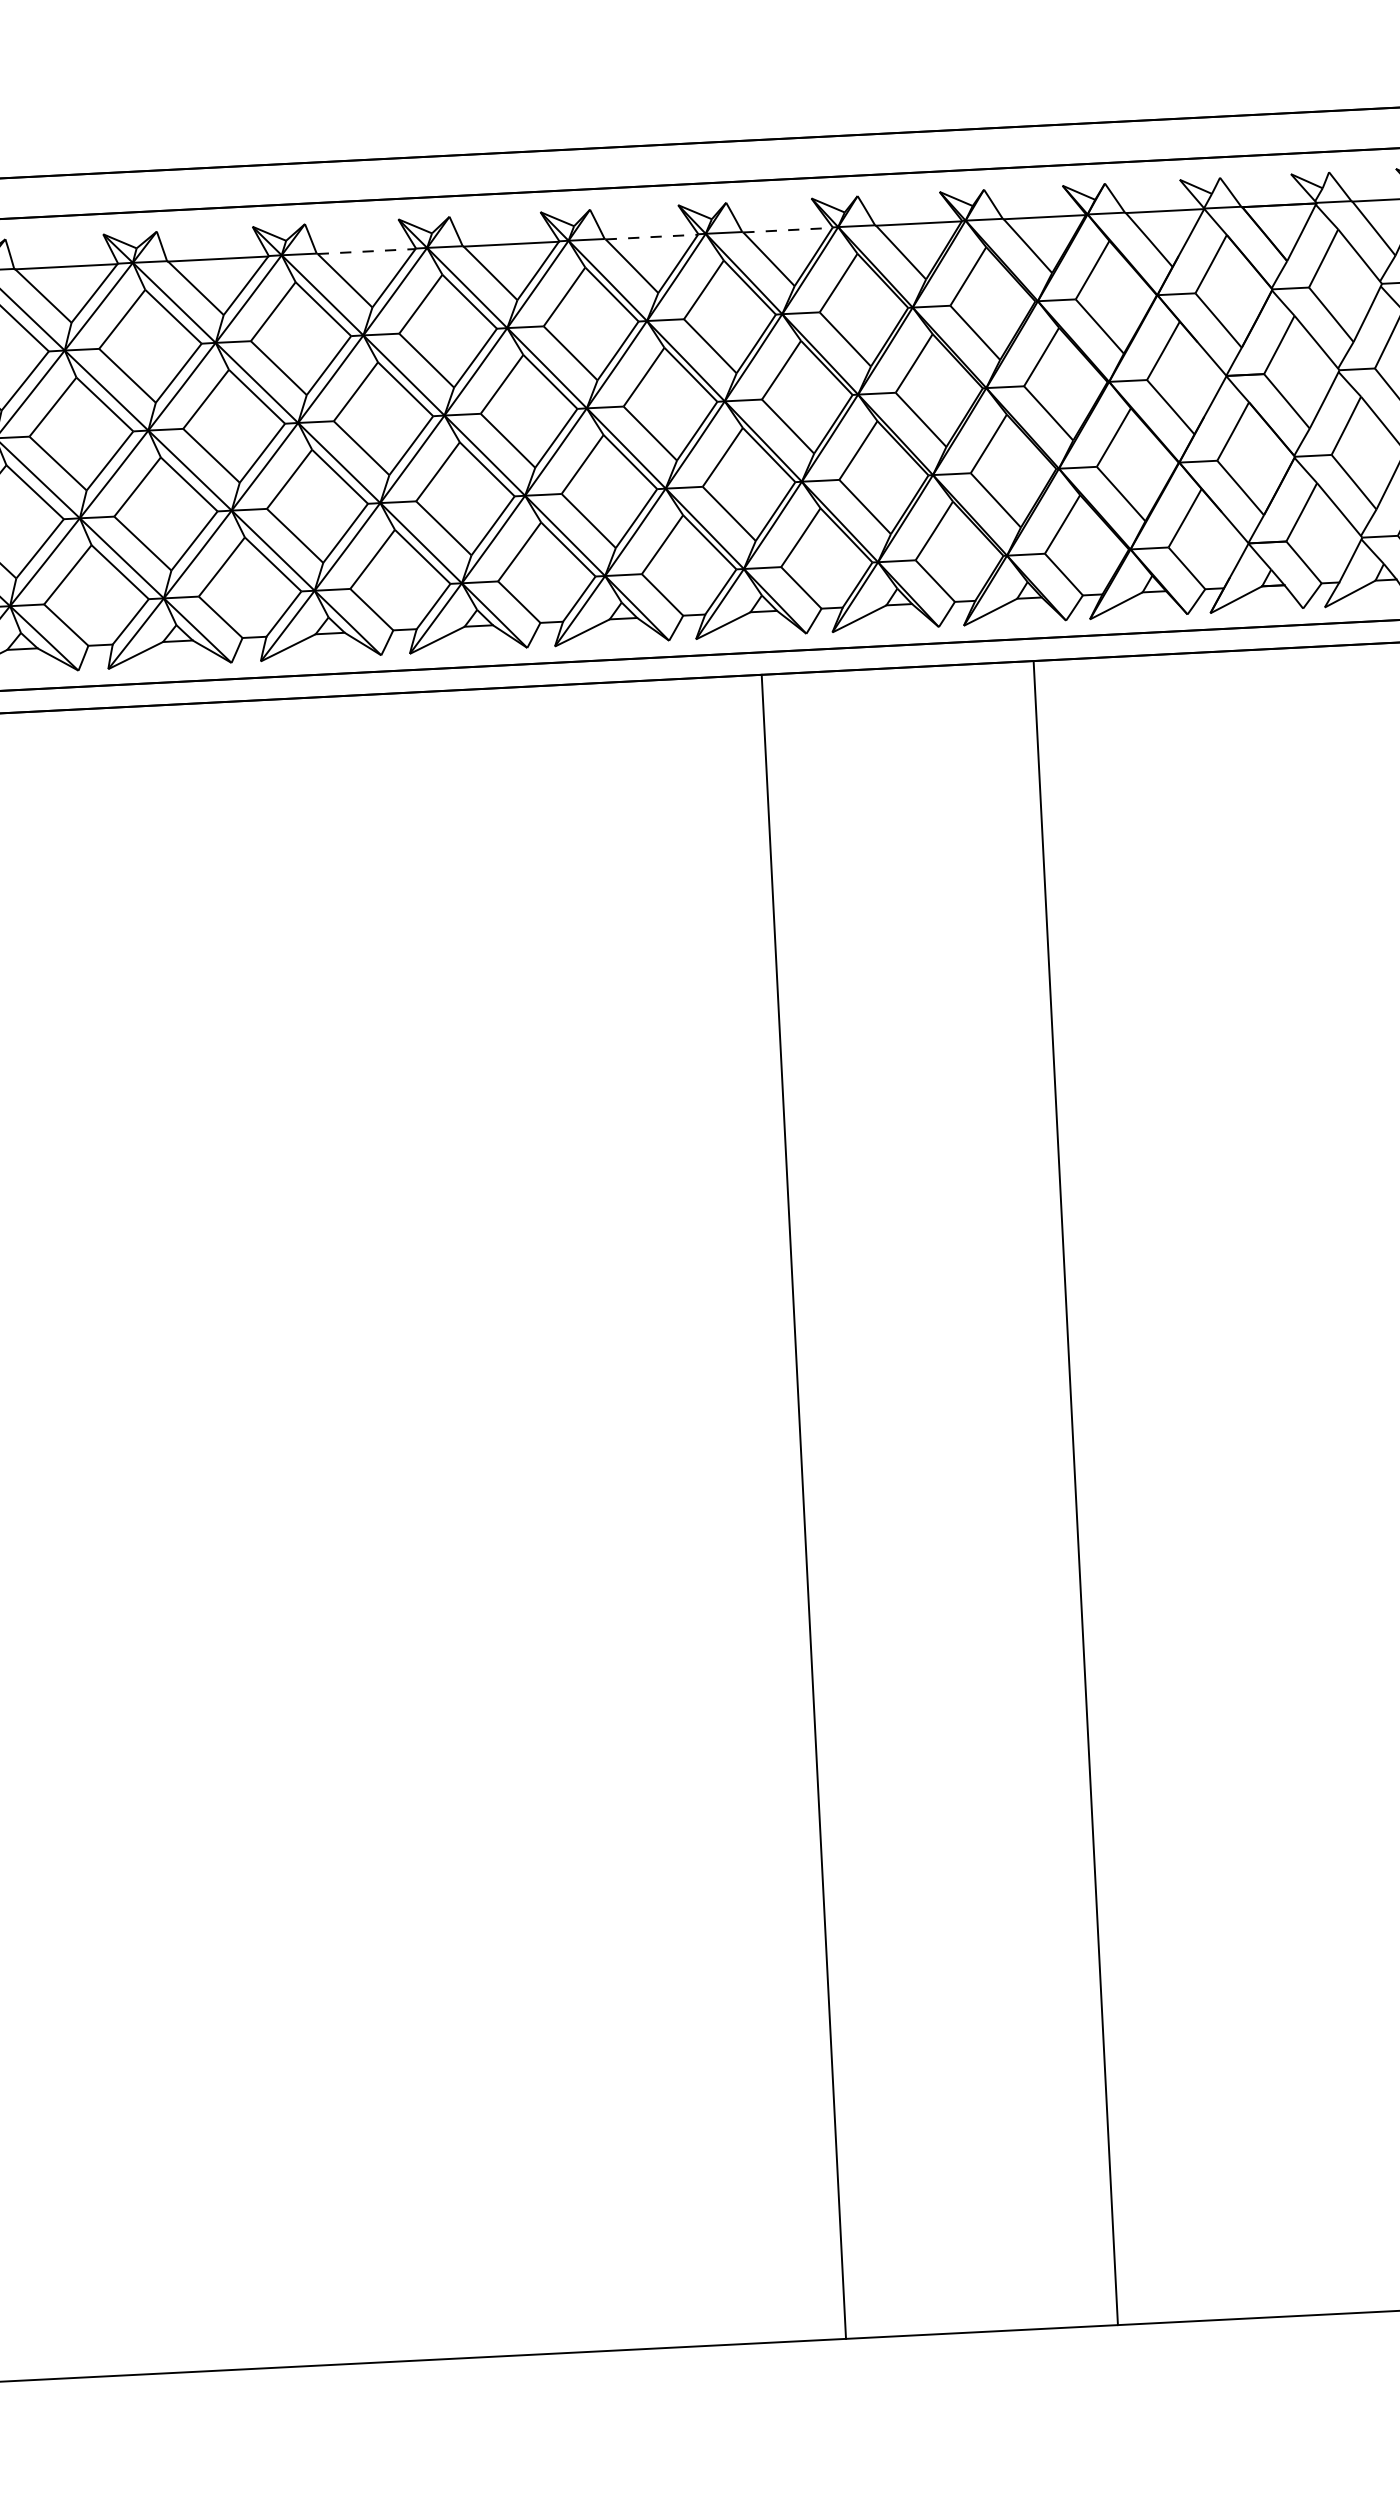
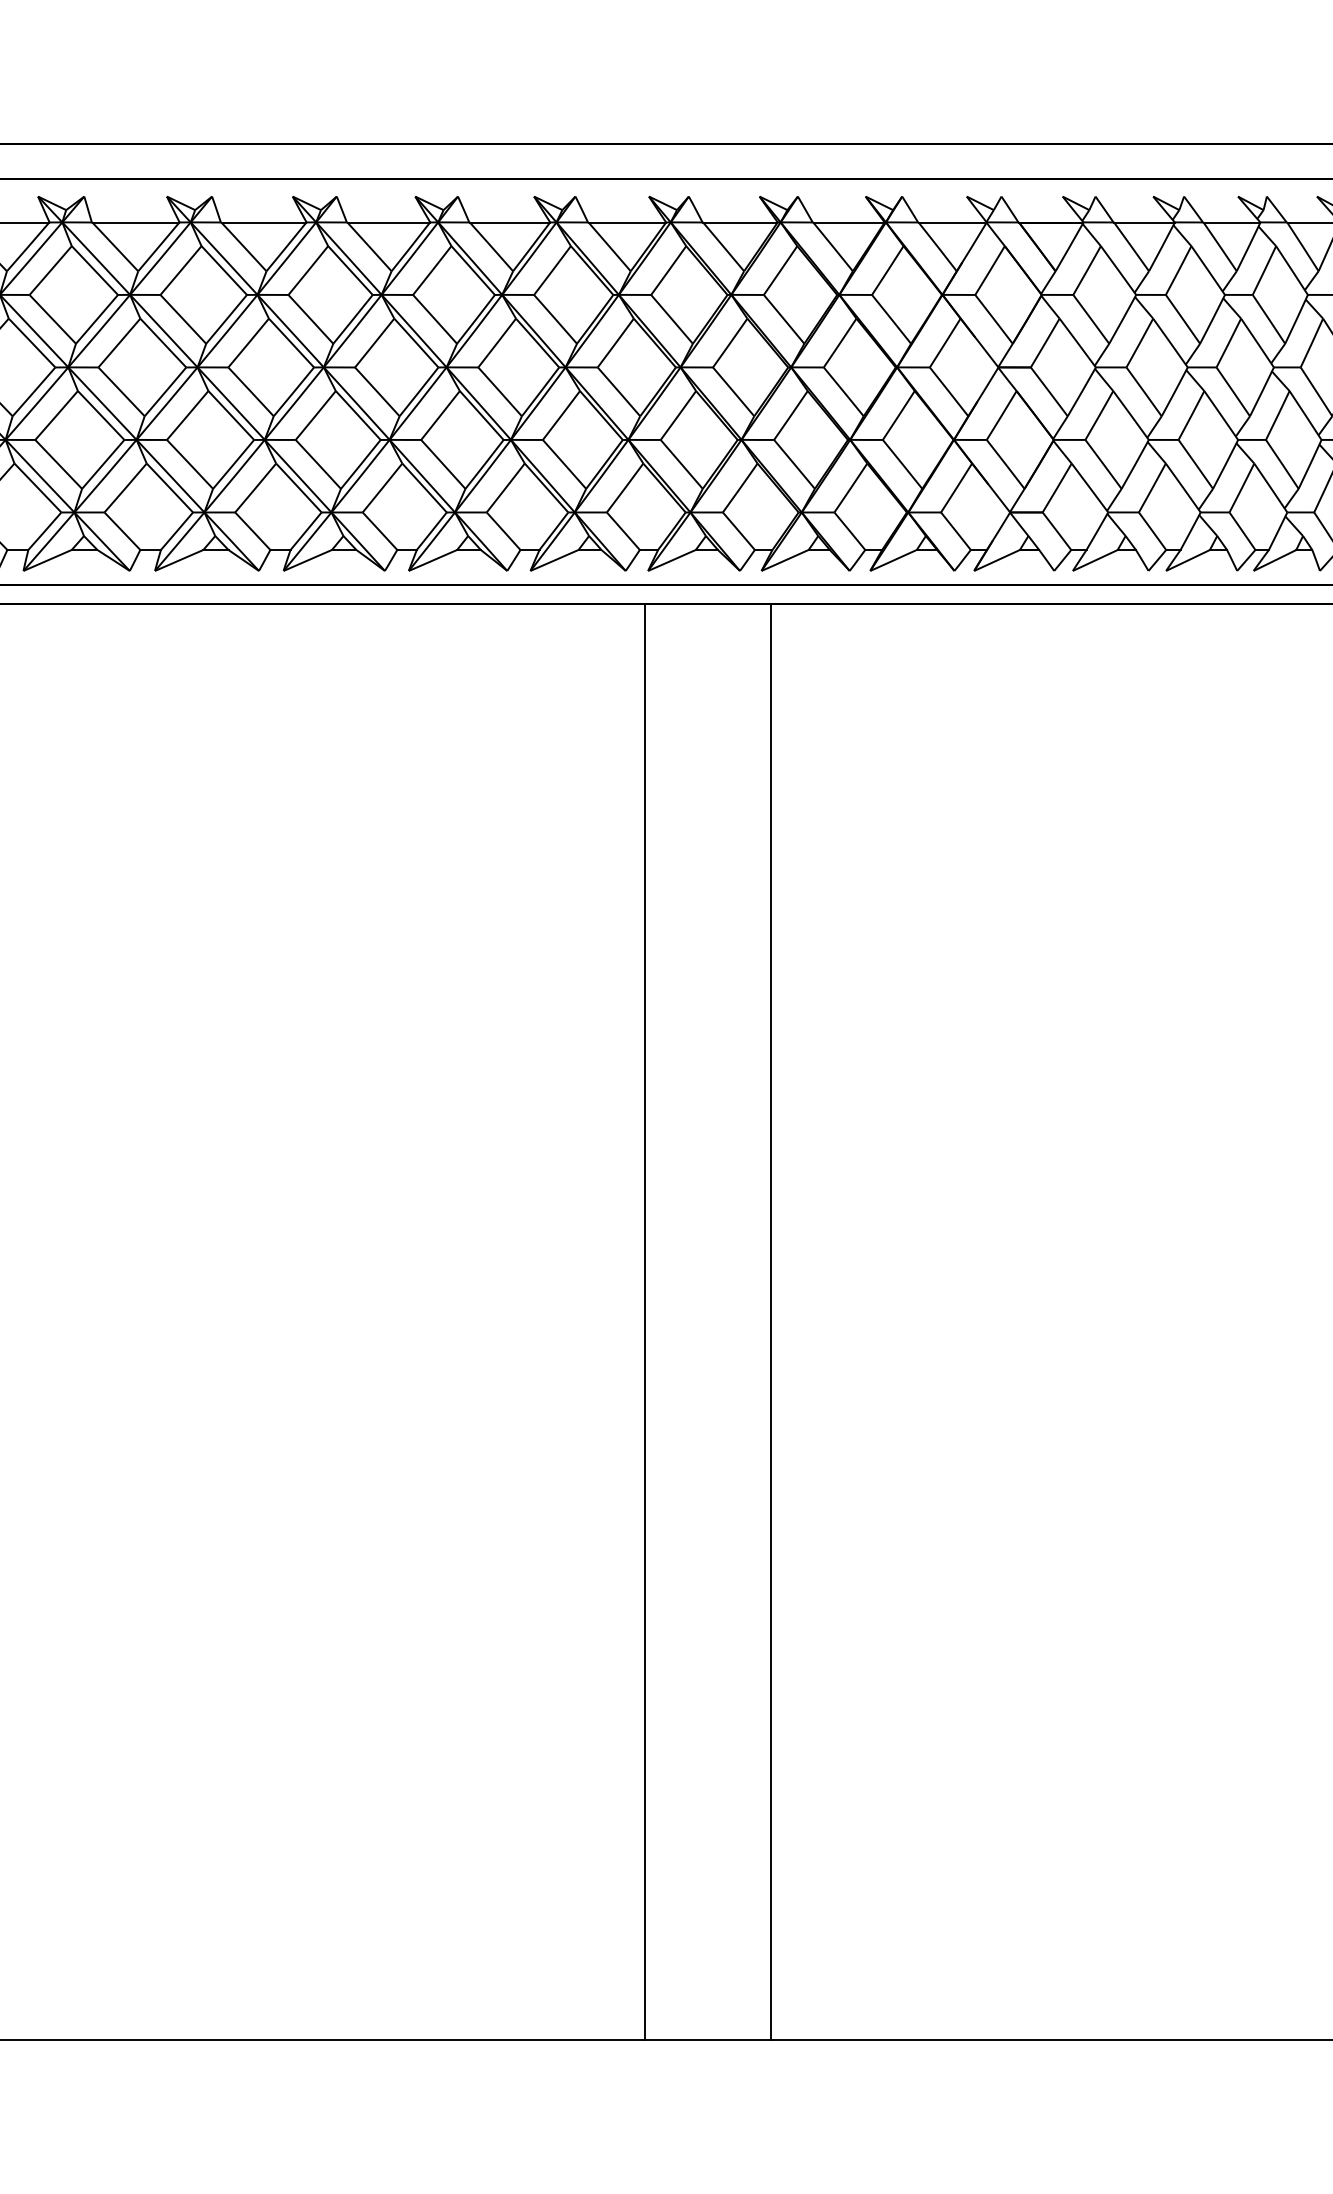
line: (788, 229) -> (627, 222), dashed -> solid
line: (652, 236) -> (510, 222), dashed -> solid
line: (367, 251) -> (264, 222), dashed -> solid
line: (1076, 1492) -> (771, 1321), moved
line: (803, 1506) -> (645, 1321), moved

